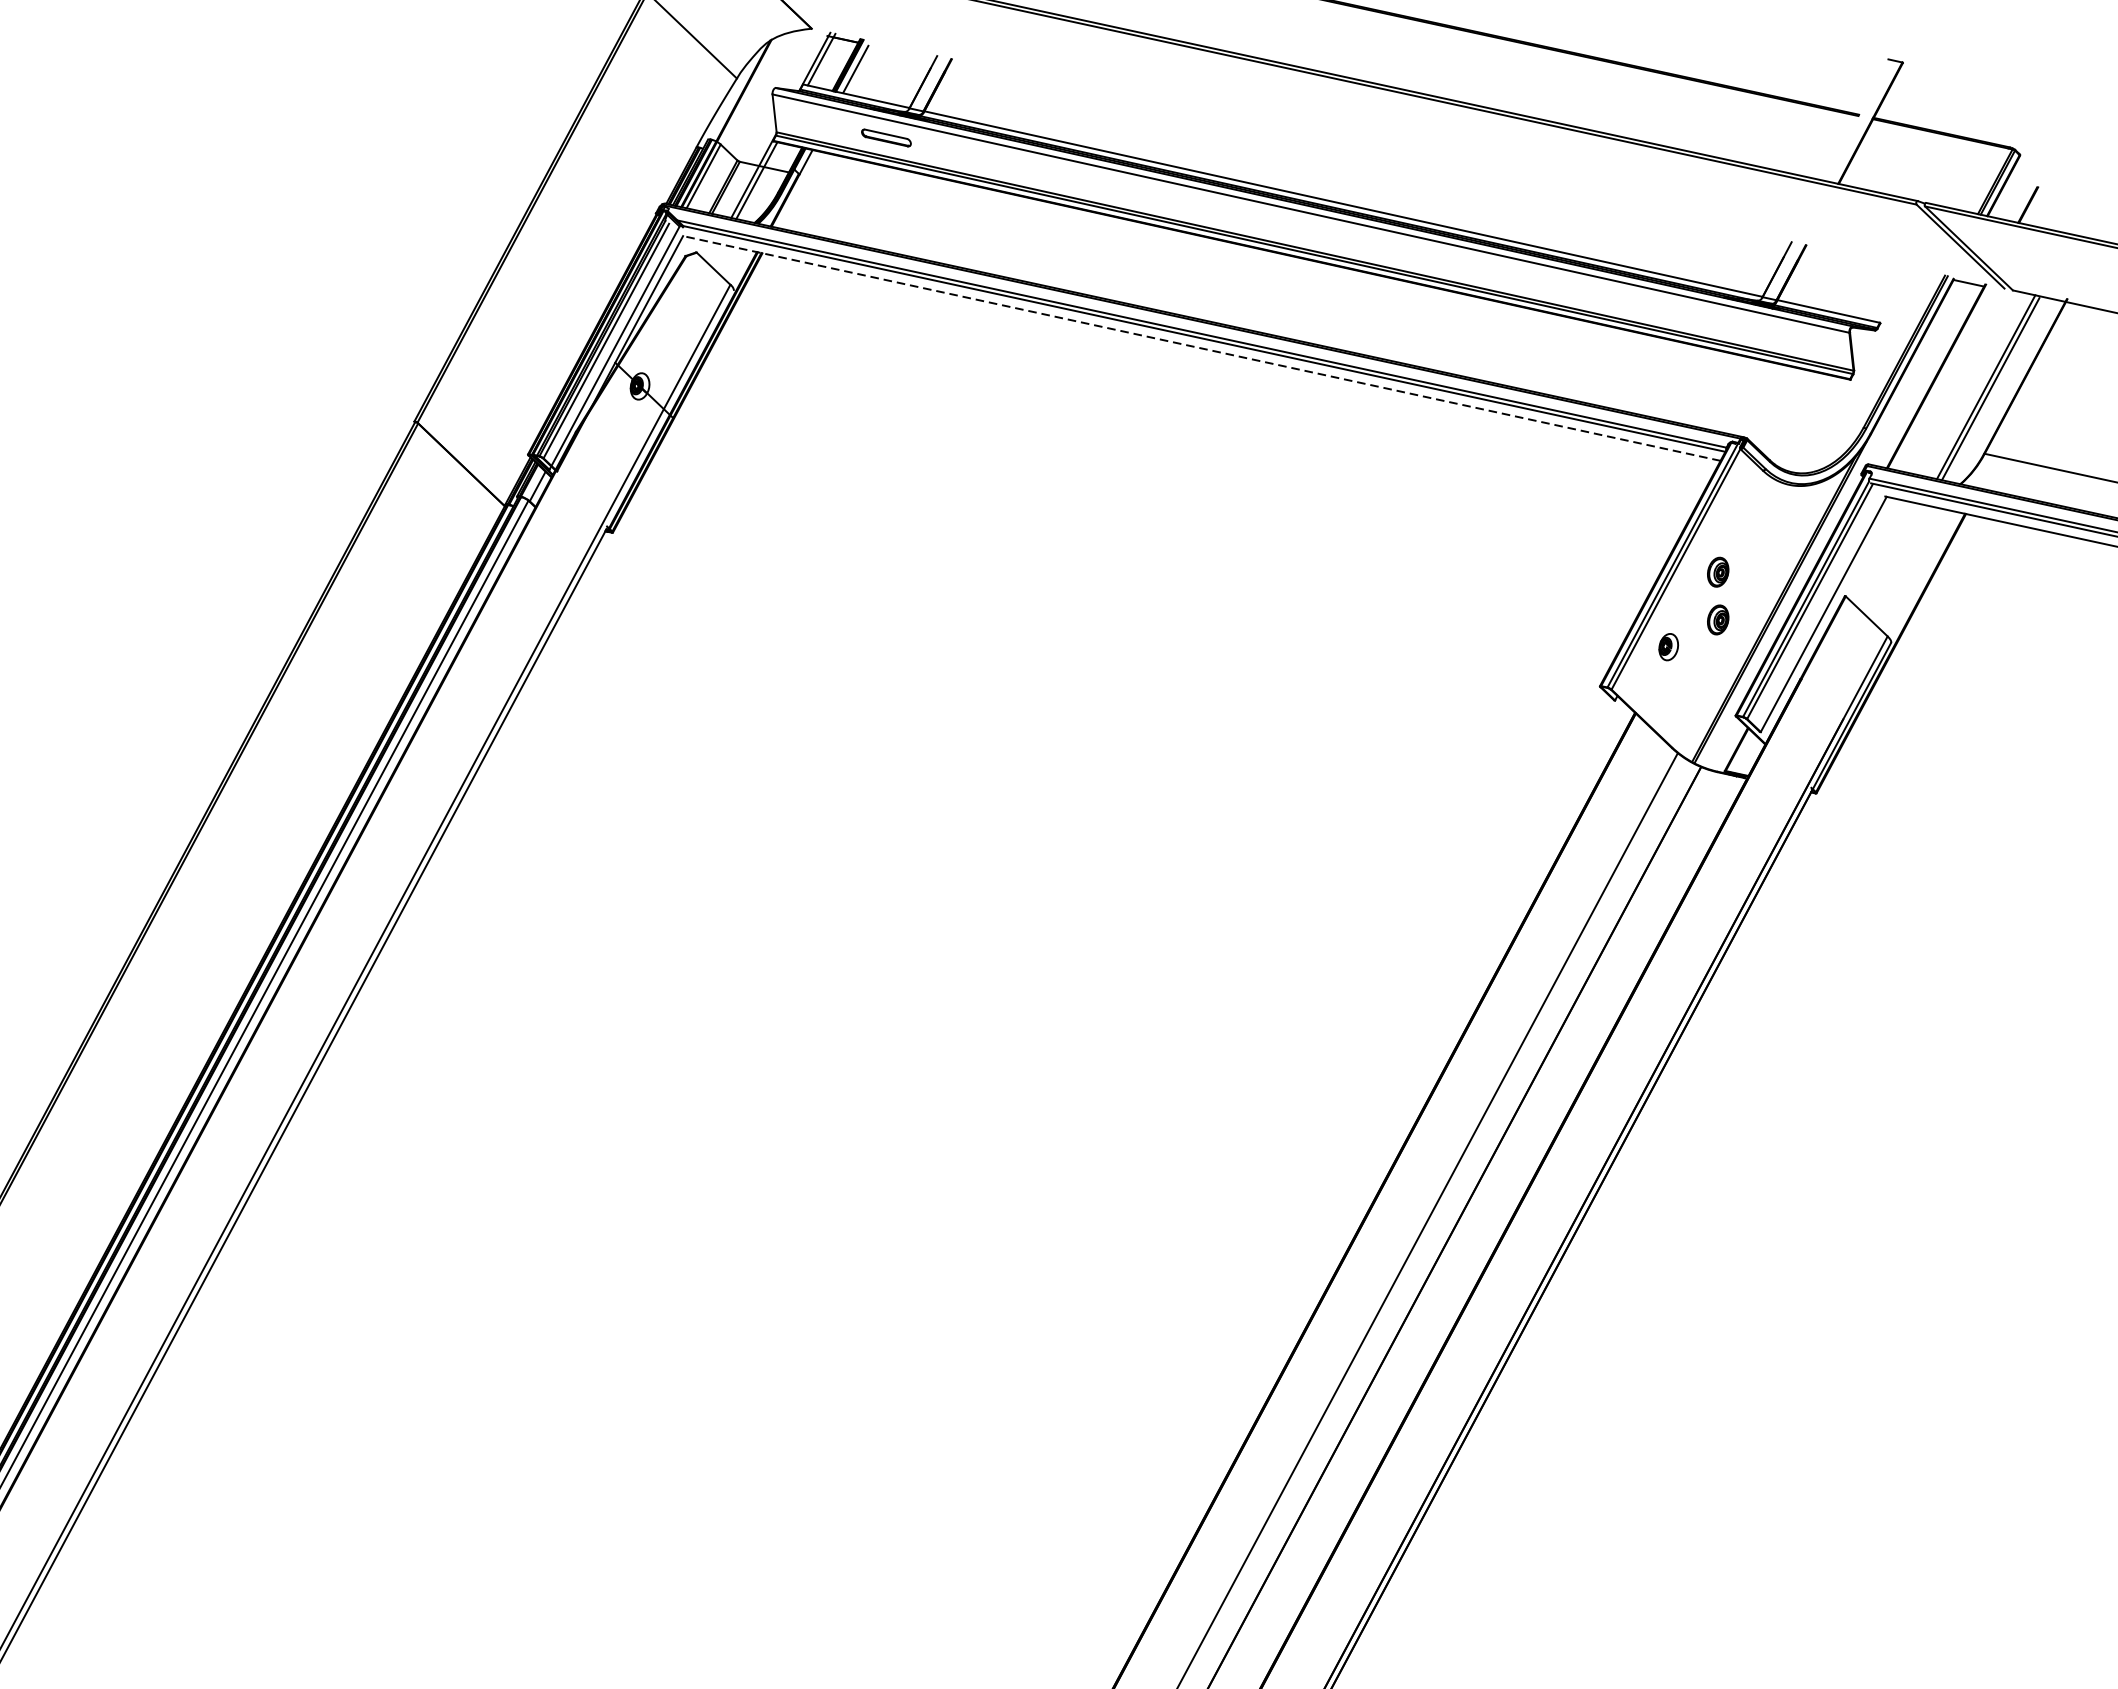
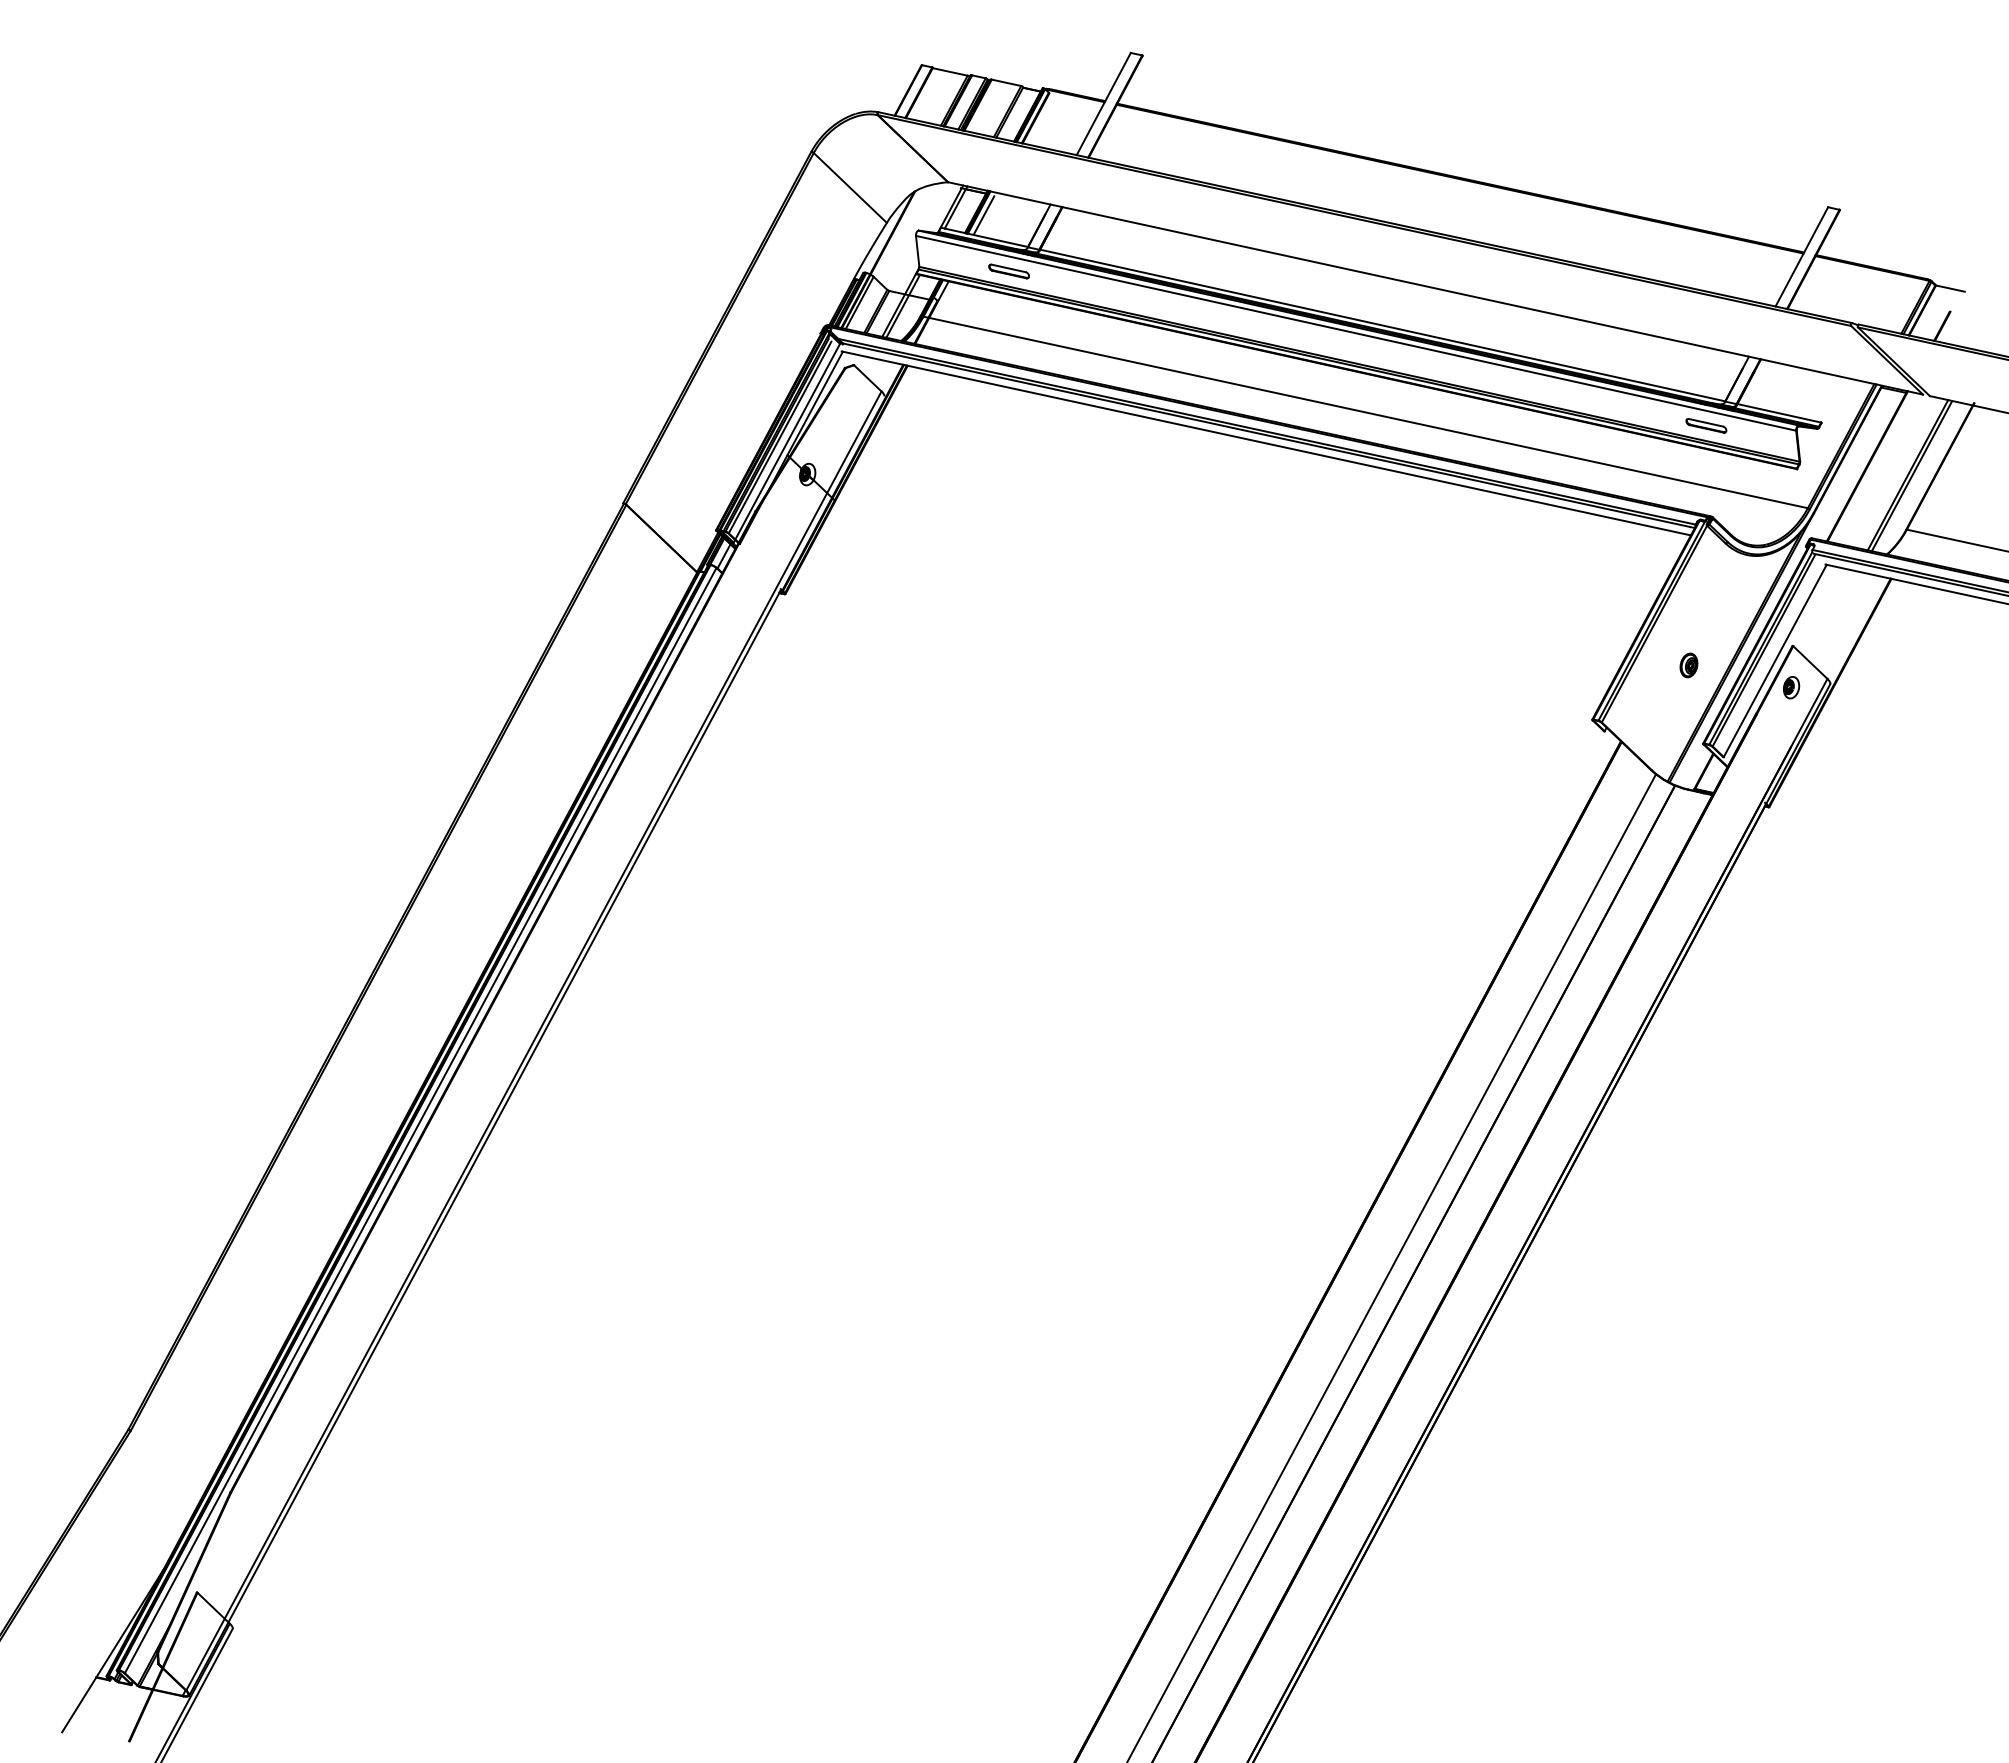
line: (1855, 119) -> (1801, 256), added
line: (1406, 158) -> (1434, 288), added
line: (2036, 158) -> (1949, 288), added
line: (1322, 310) -> (1365, 412), added
part: (1739, 326) -> (1706, 425), added
line: (1200, 348) -> (1265, 443), dashed -> solid
part: (1717, 572) -> (1688, 626), removed
part: (1668, 646) -> (1791, 687), moved

